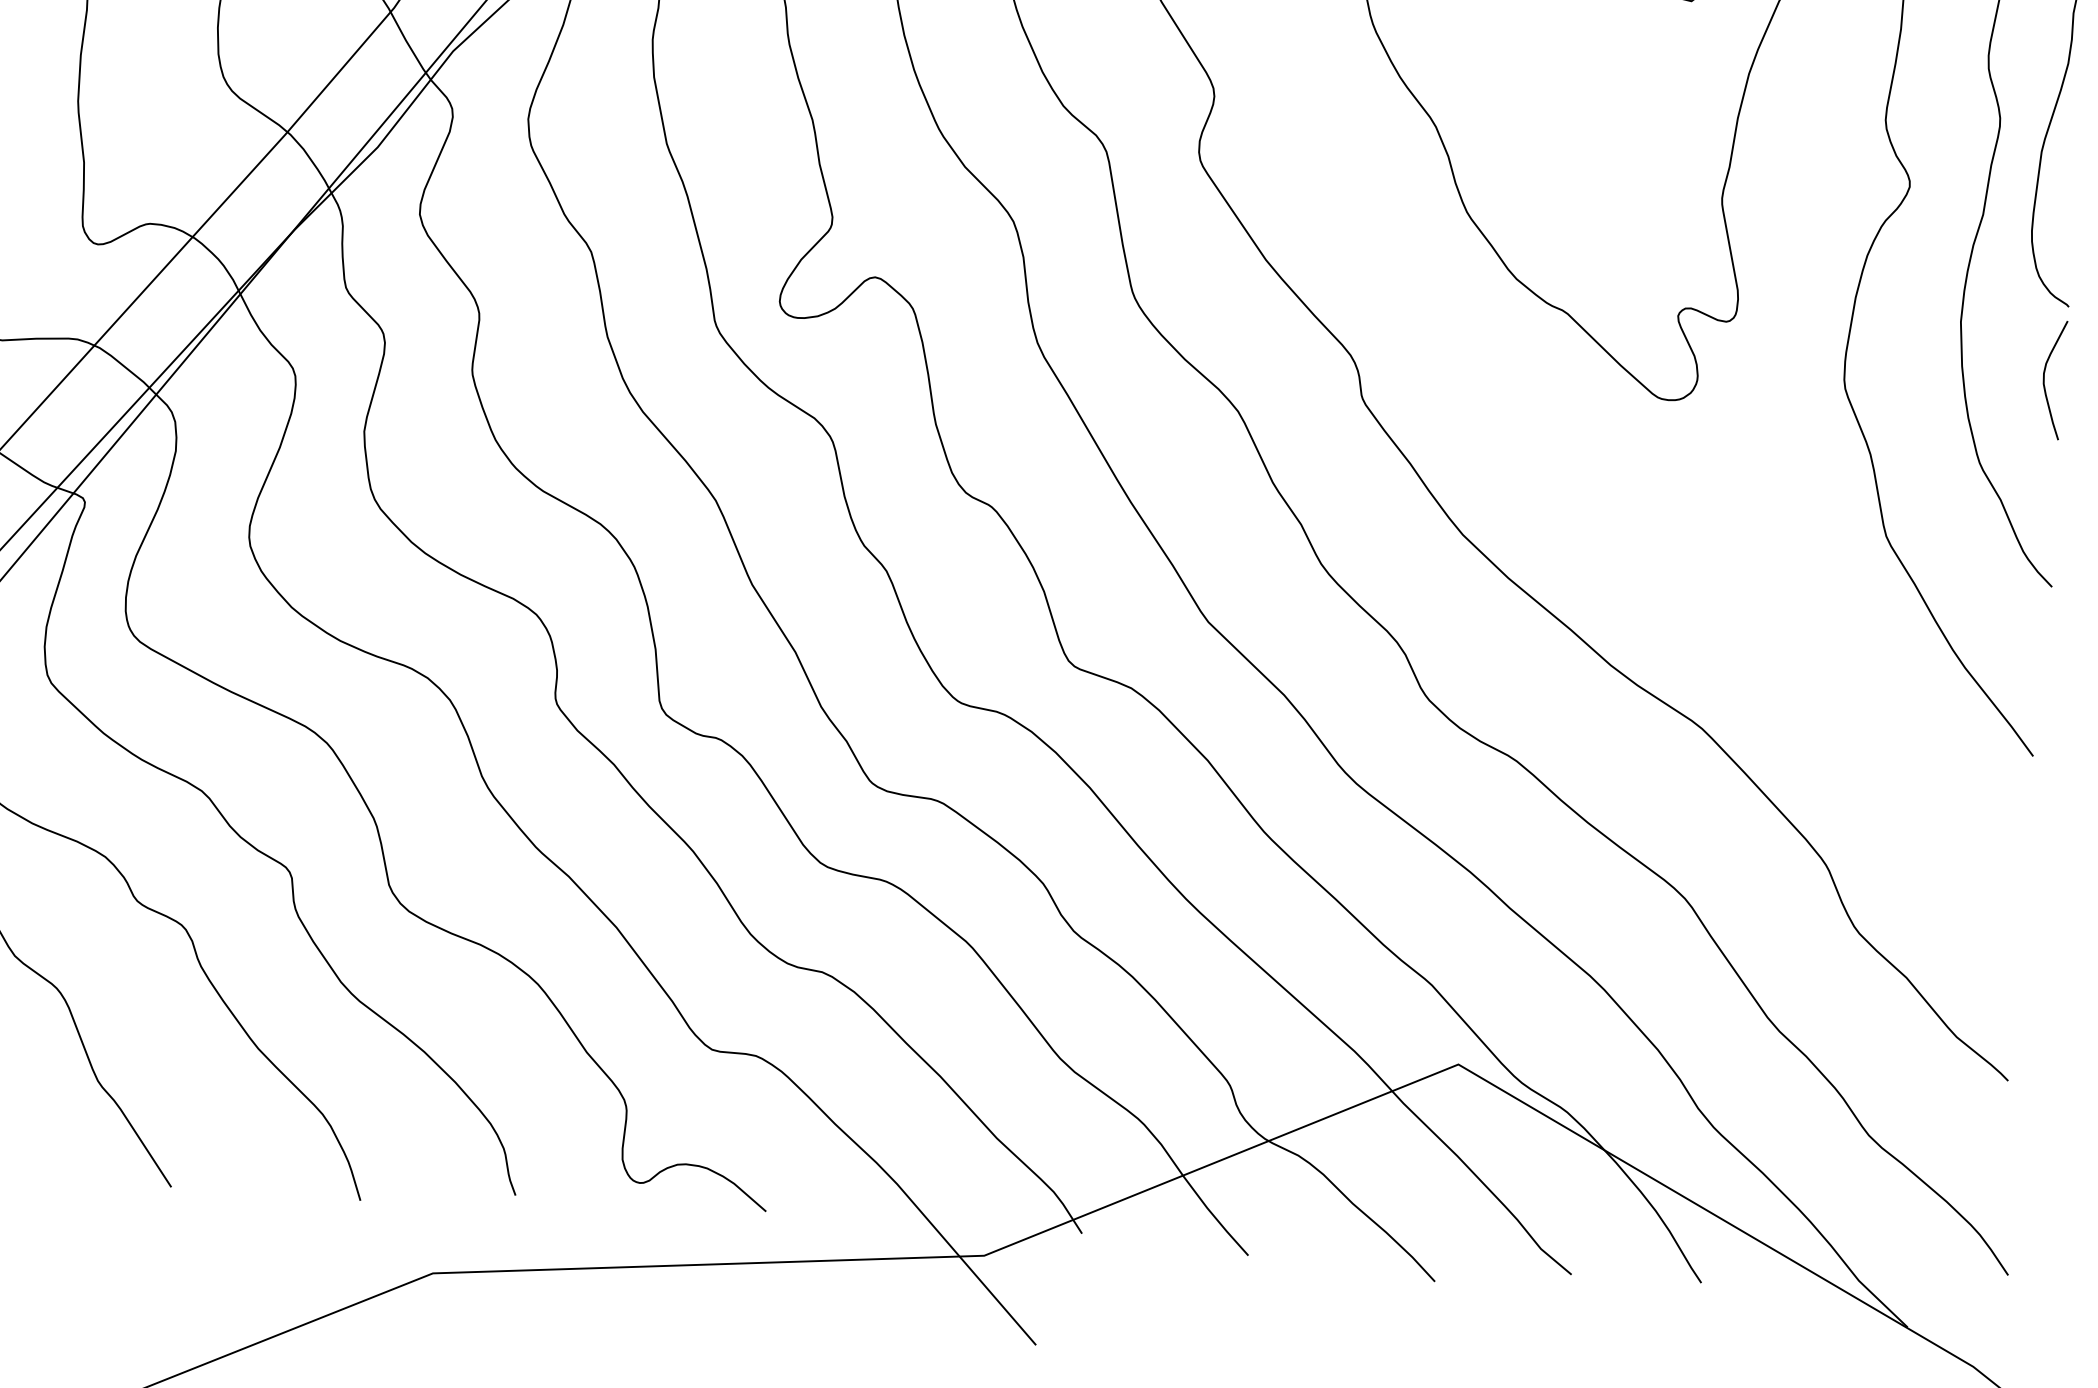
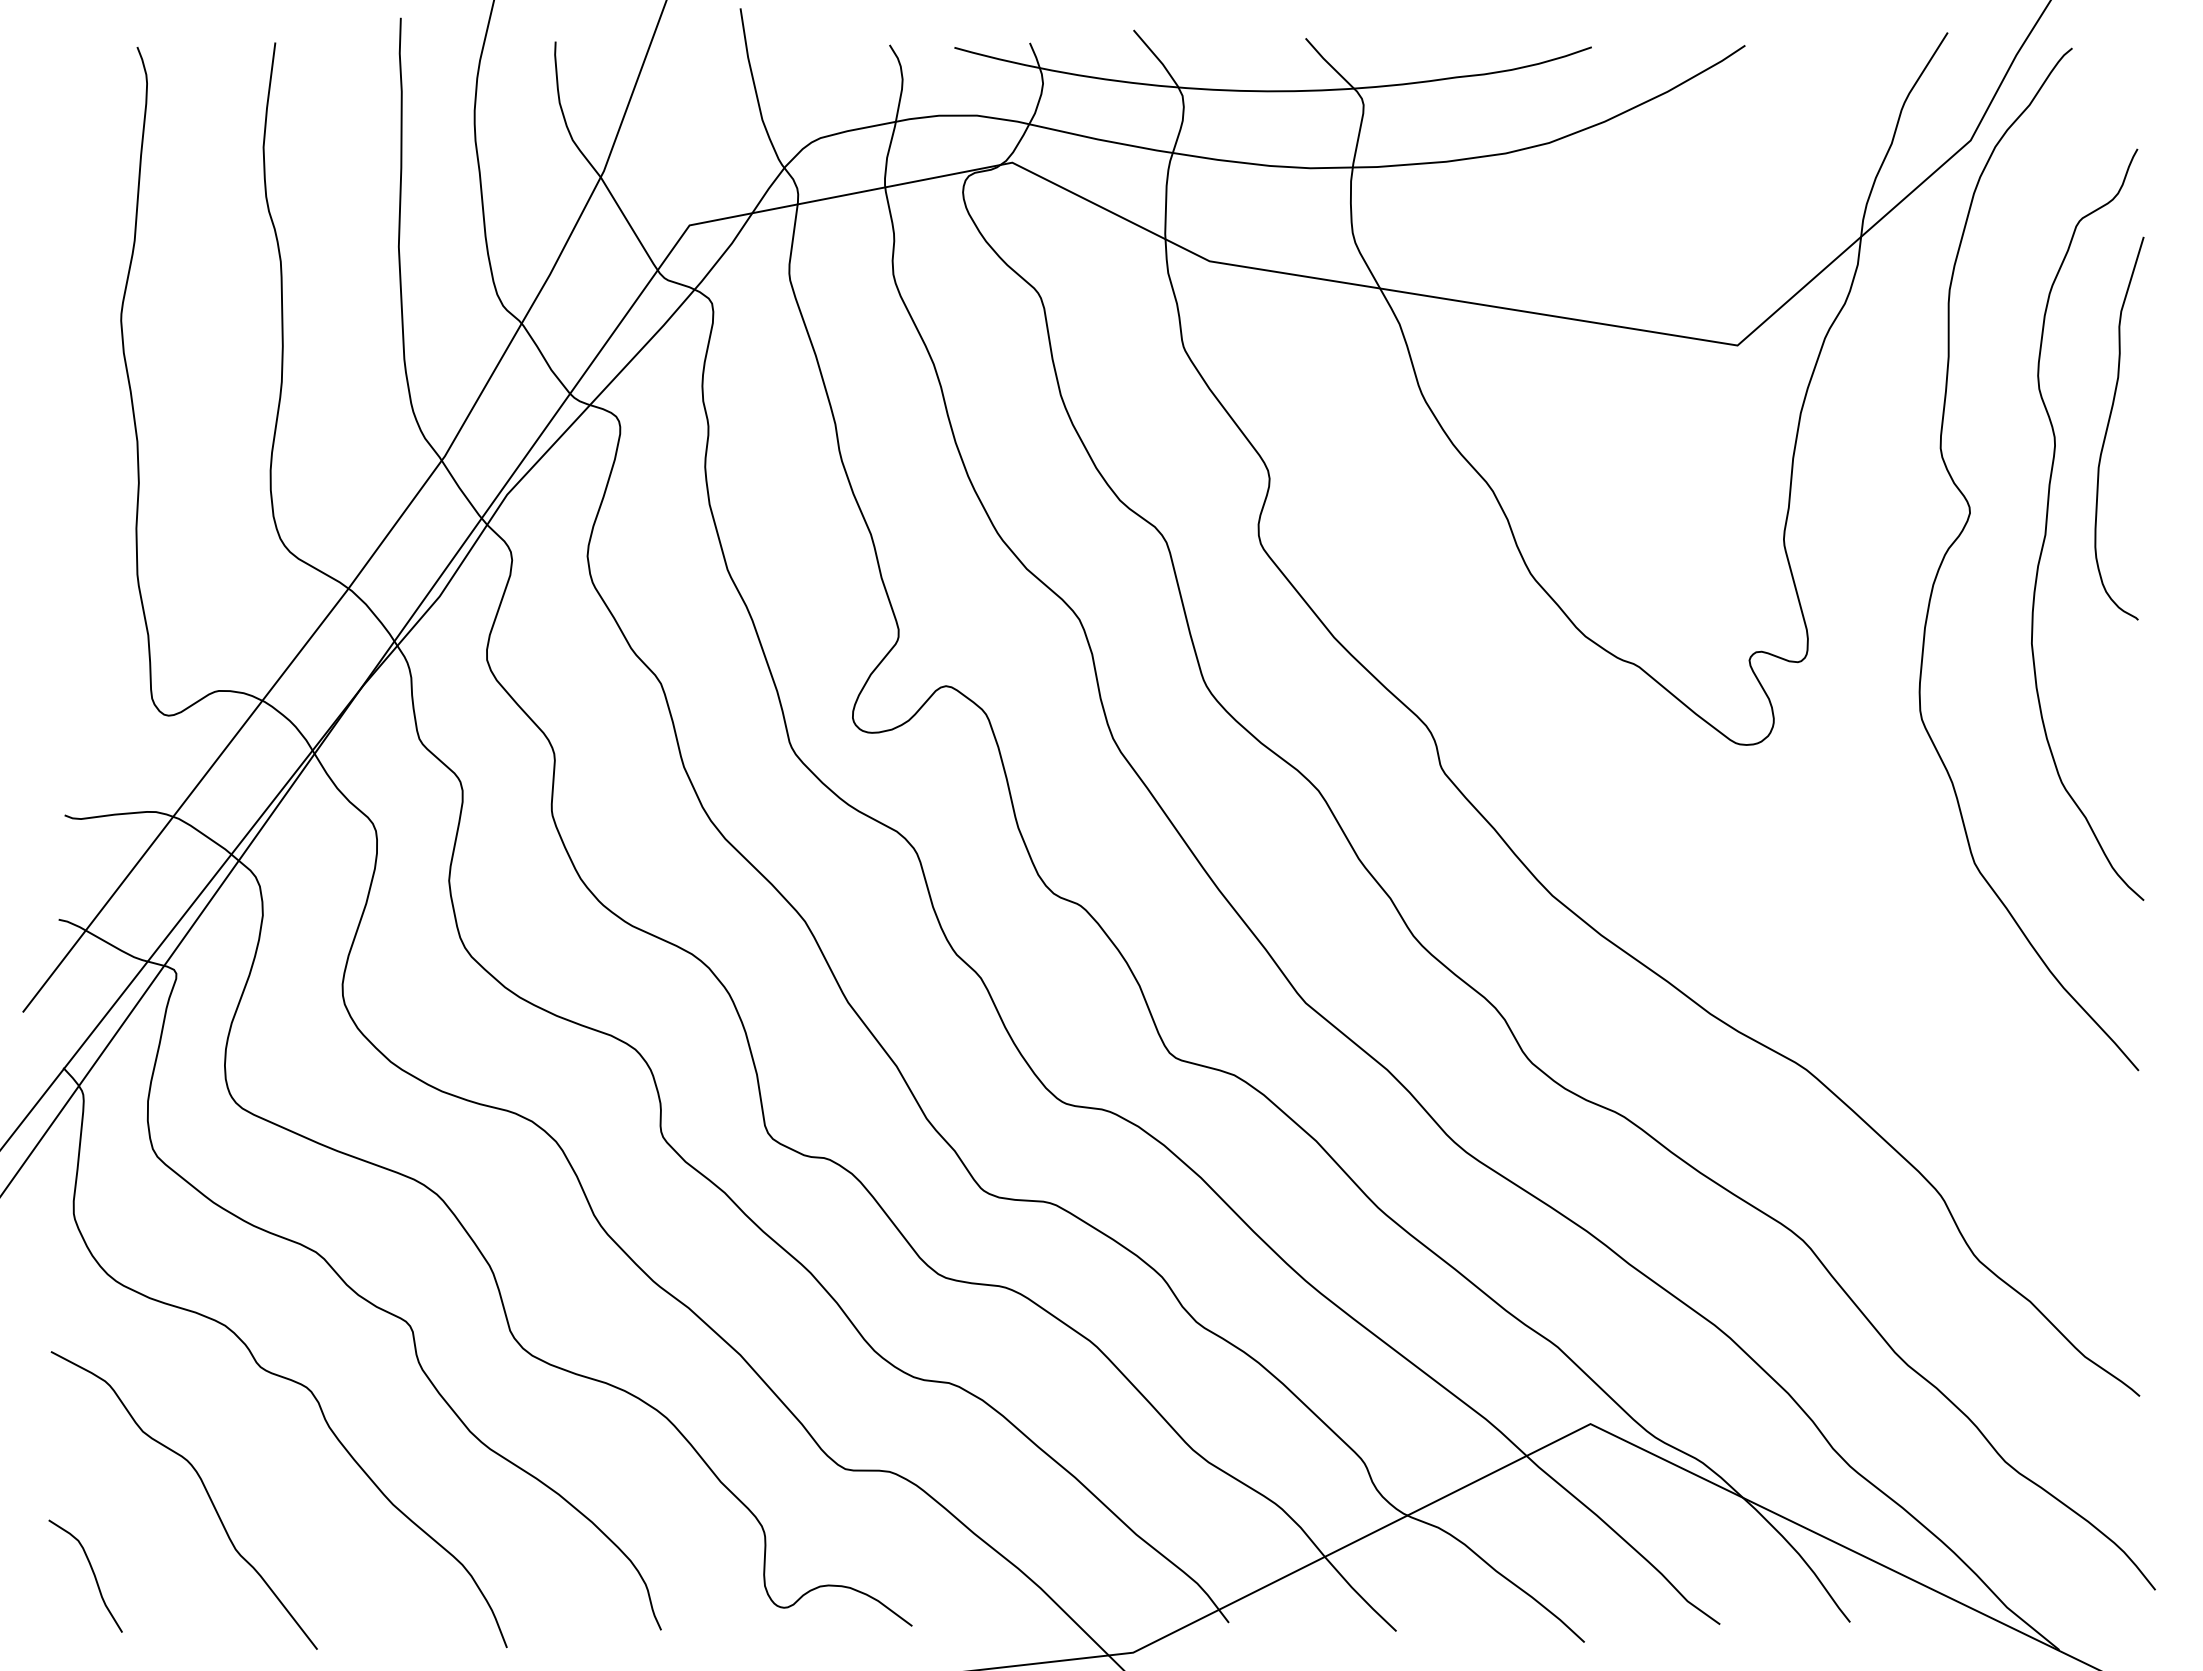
curve: (2045, 380) -> (2120, 695), removed

